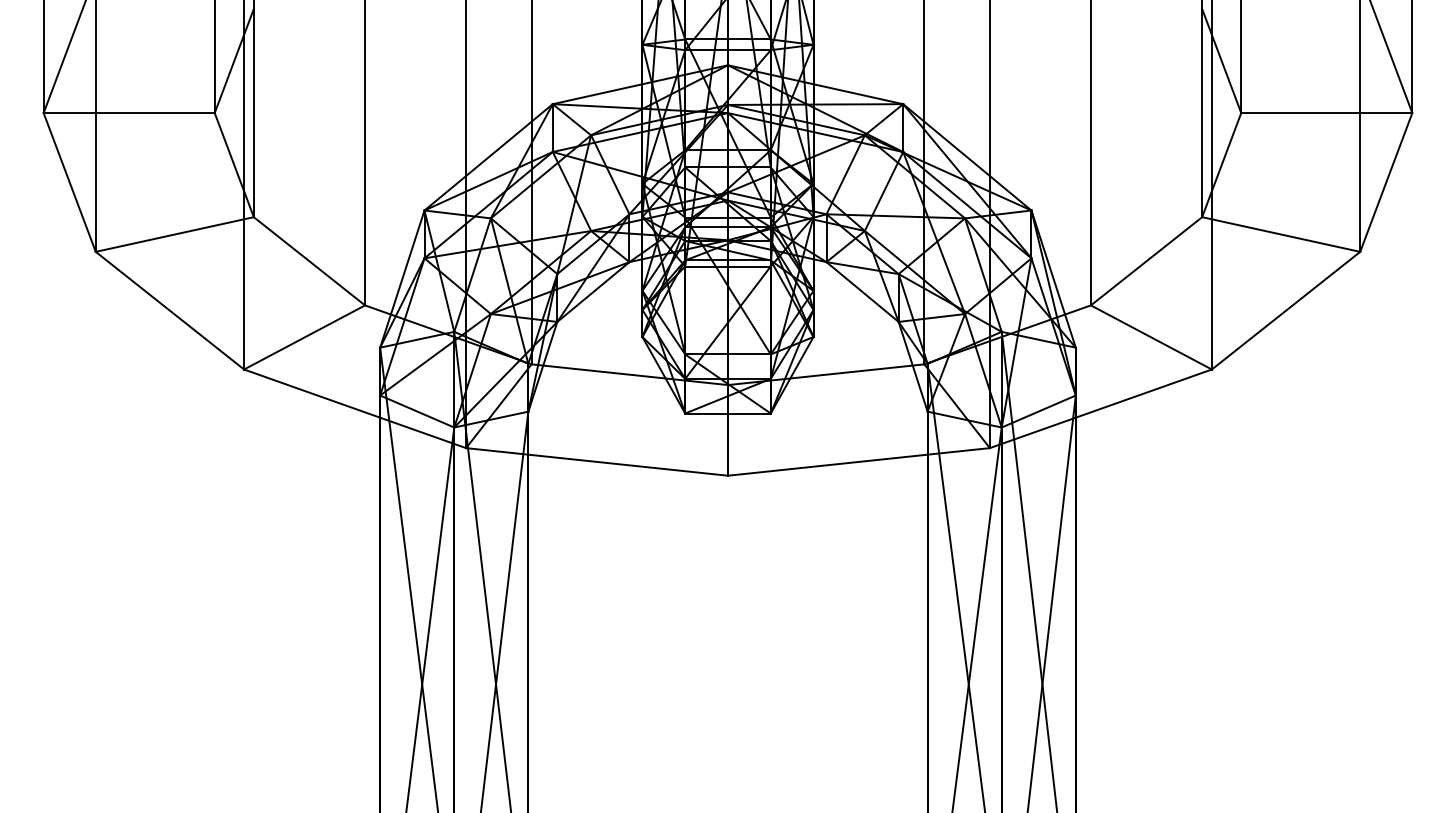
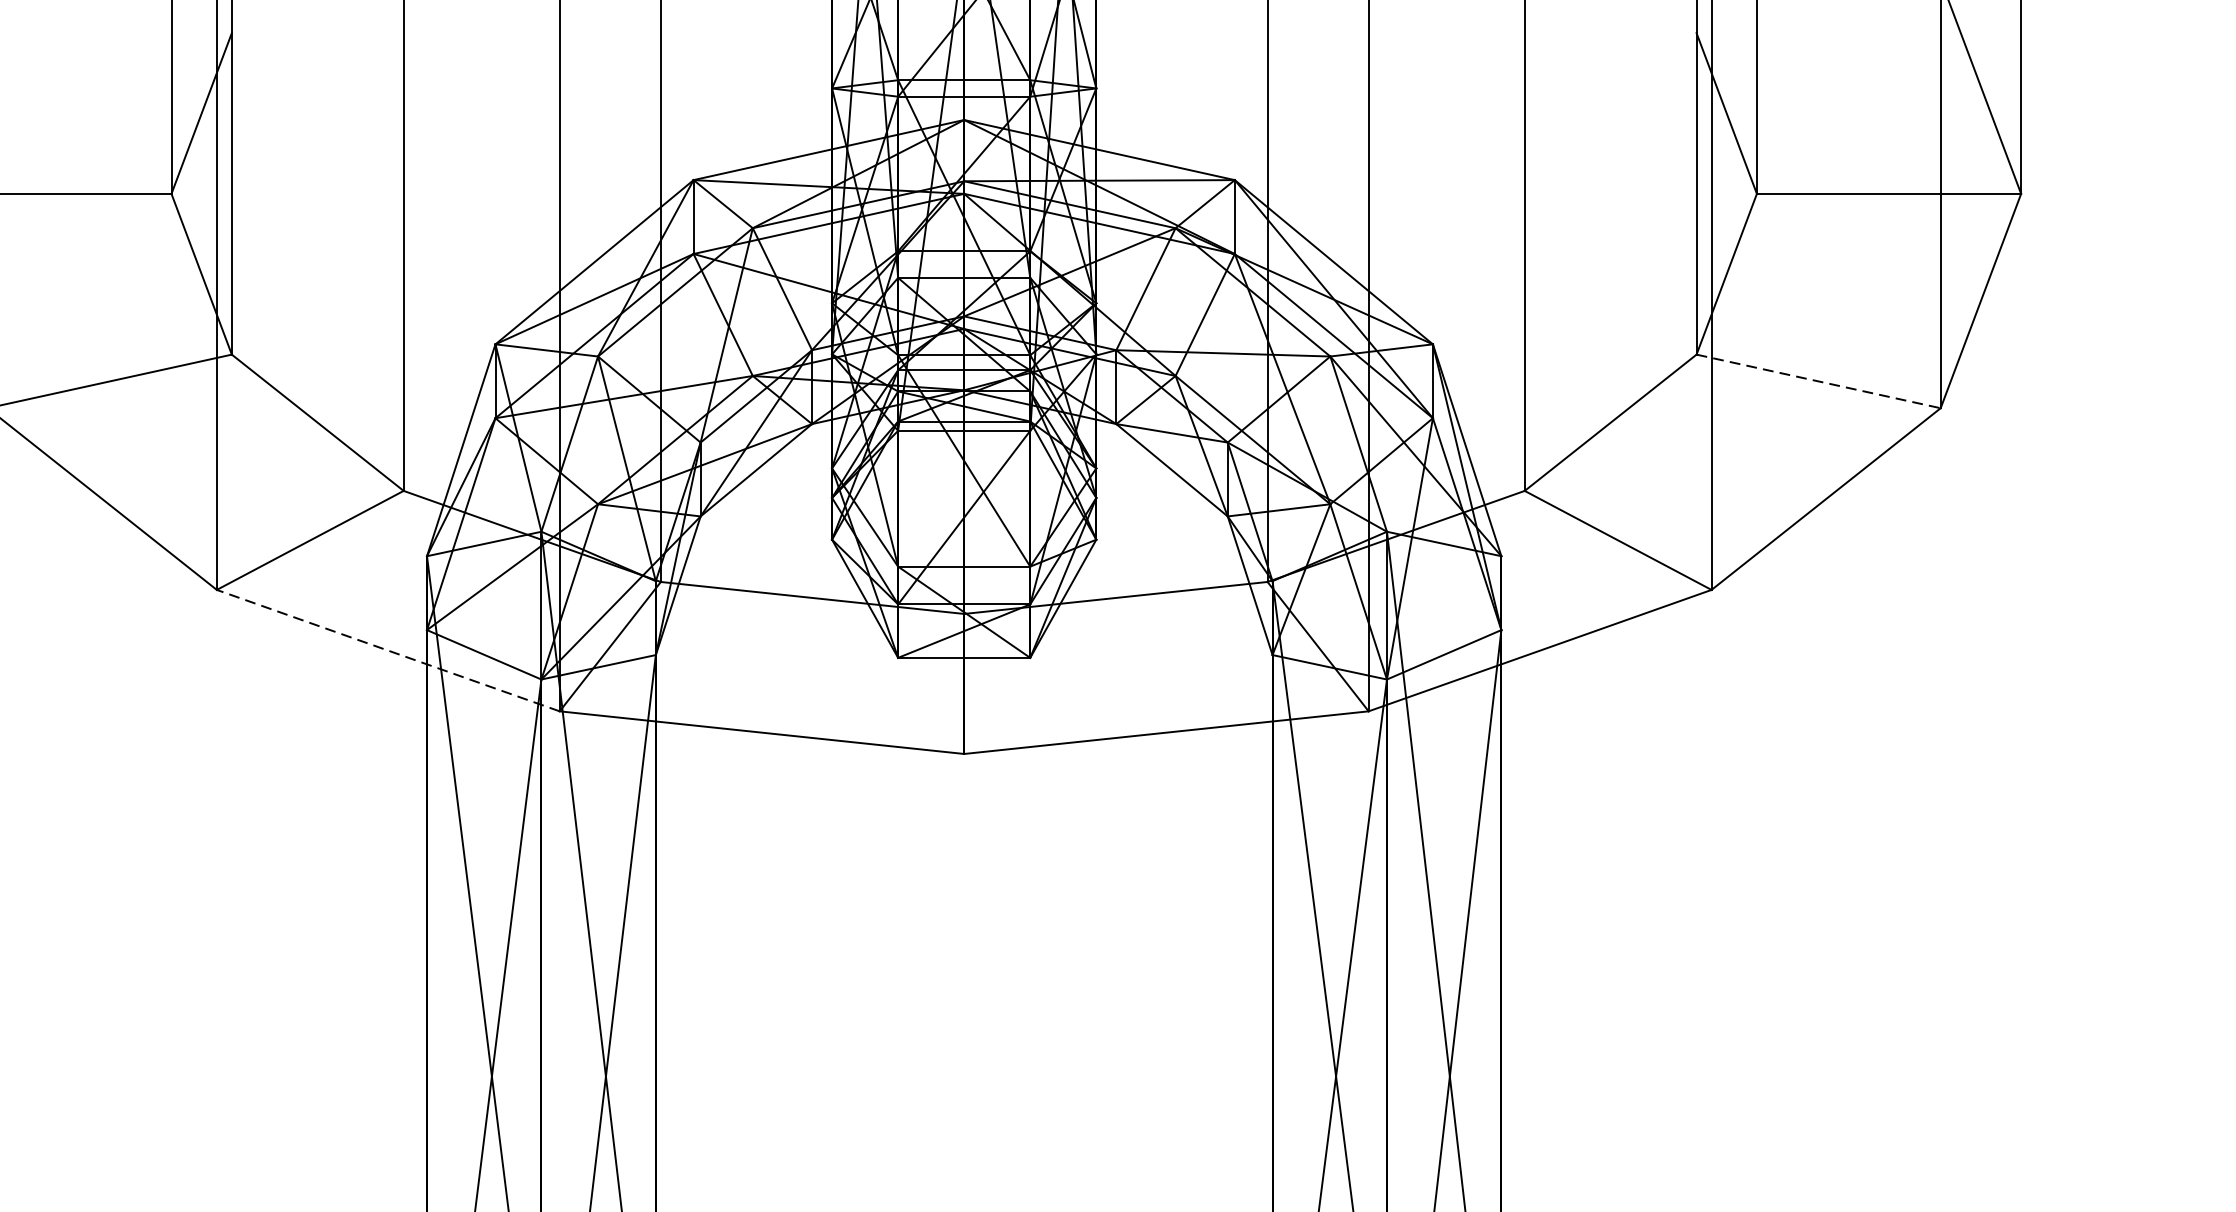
line: (1281, 234) -> (1819, 381), solid -> dashed
line: (355, 408) -> (388, 650), solid -> dashed

